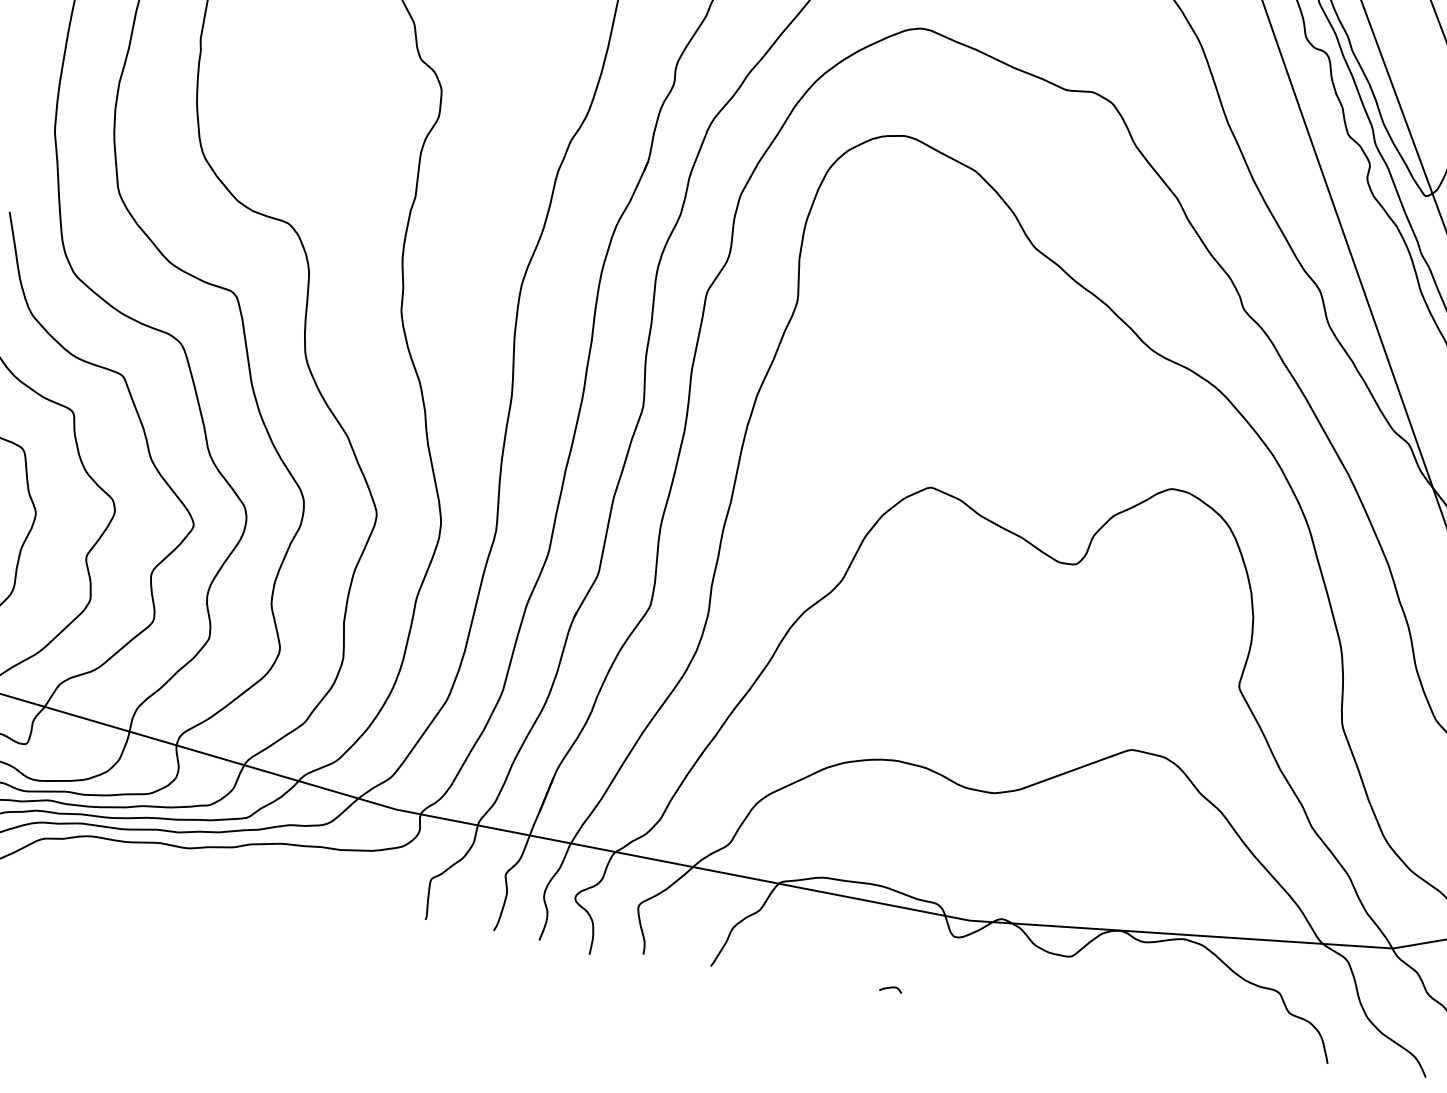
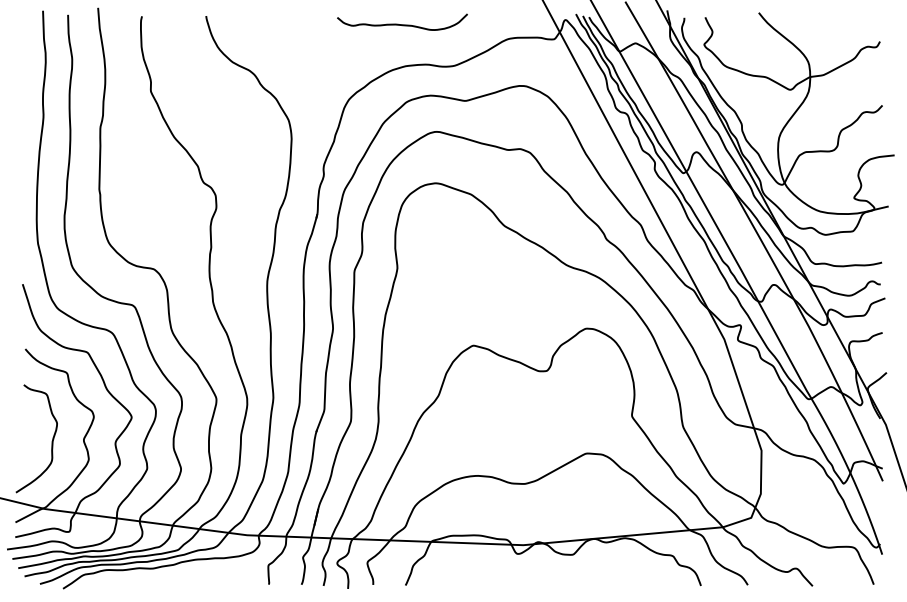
curve: (891, 988) -> (491, 582), removed

